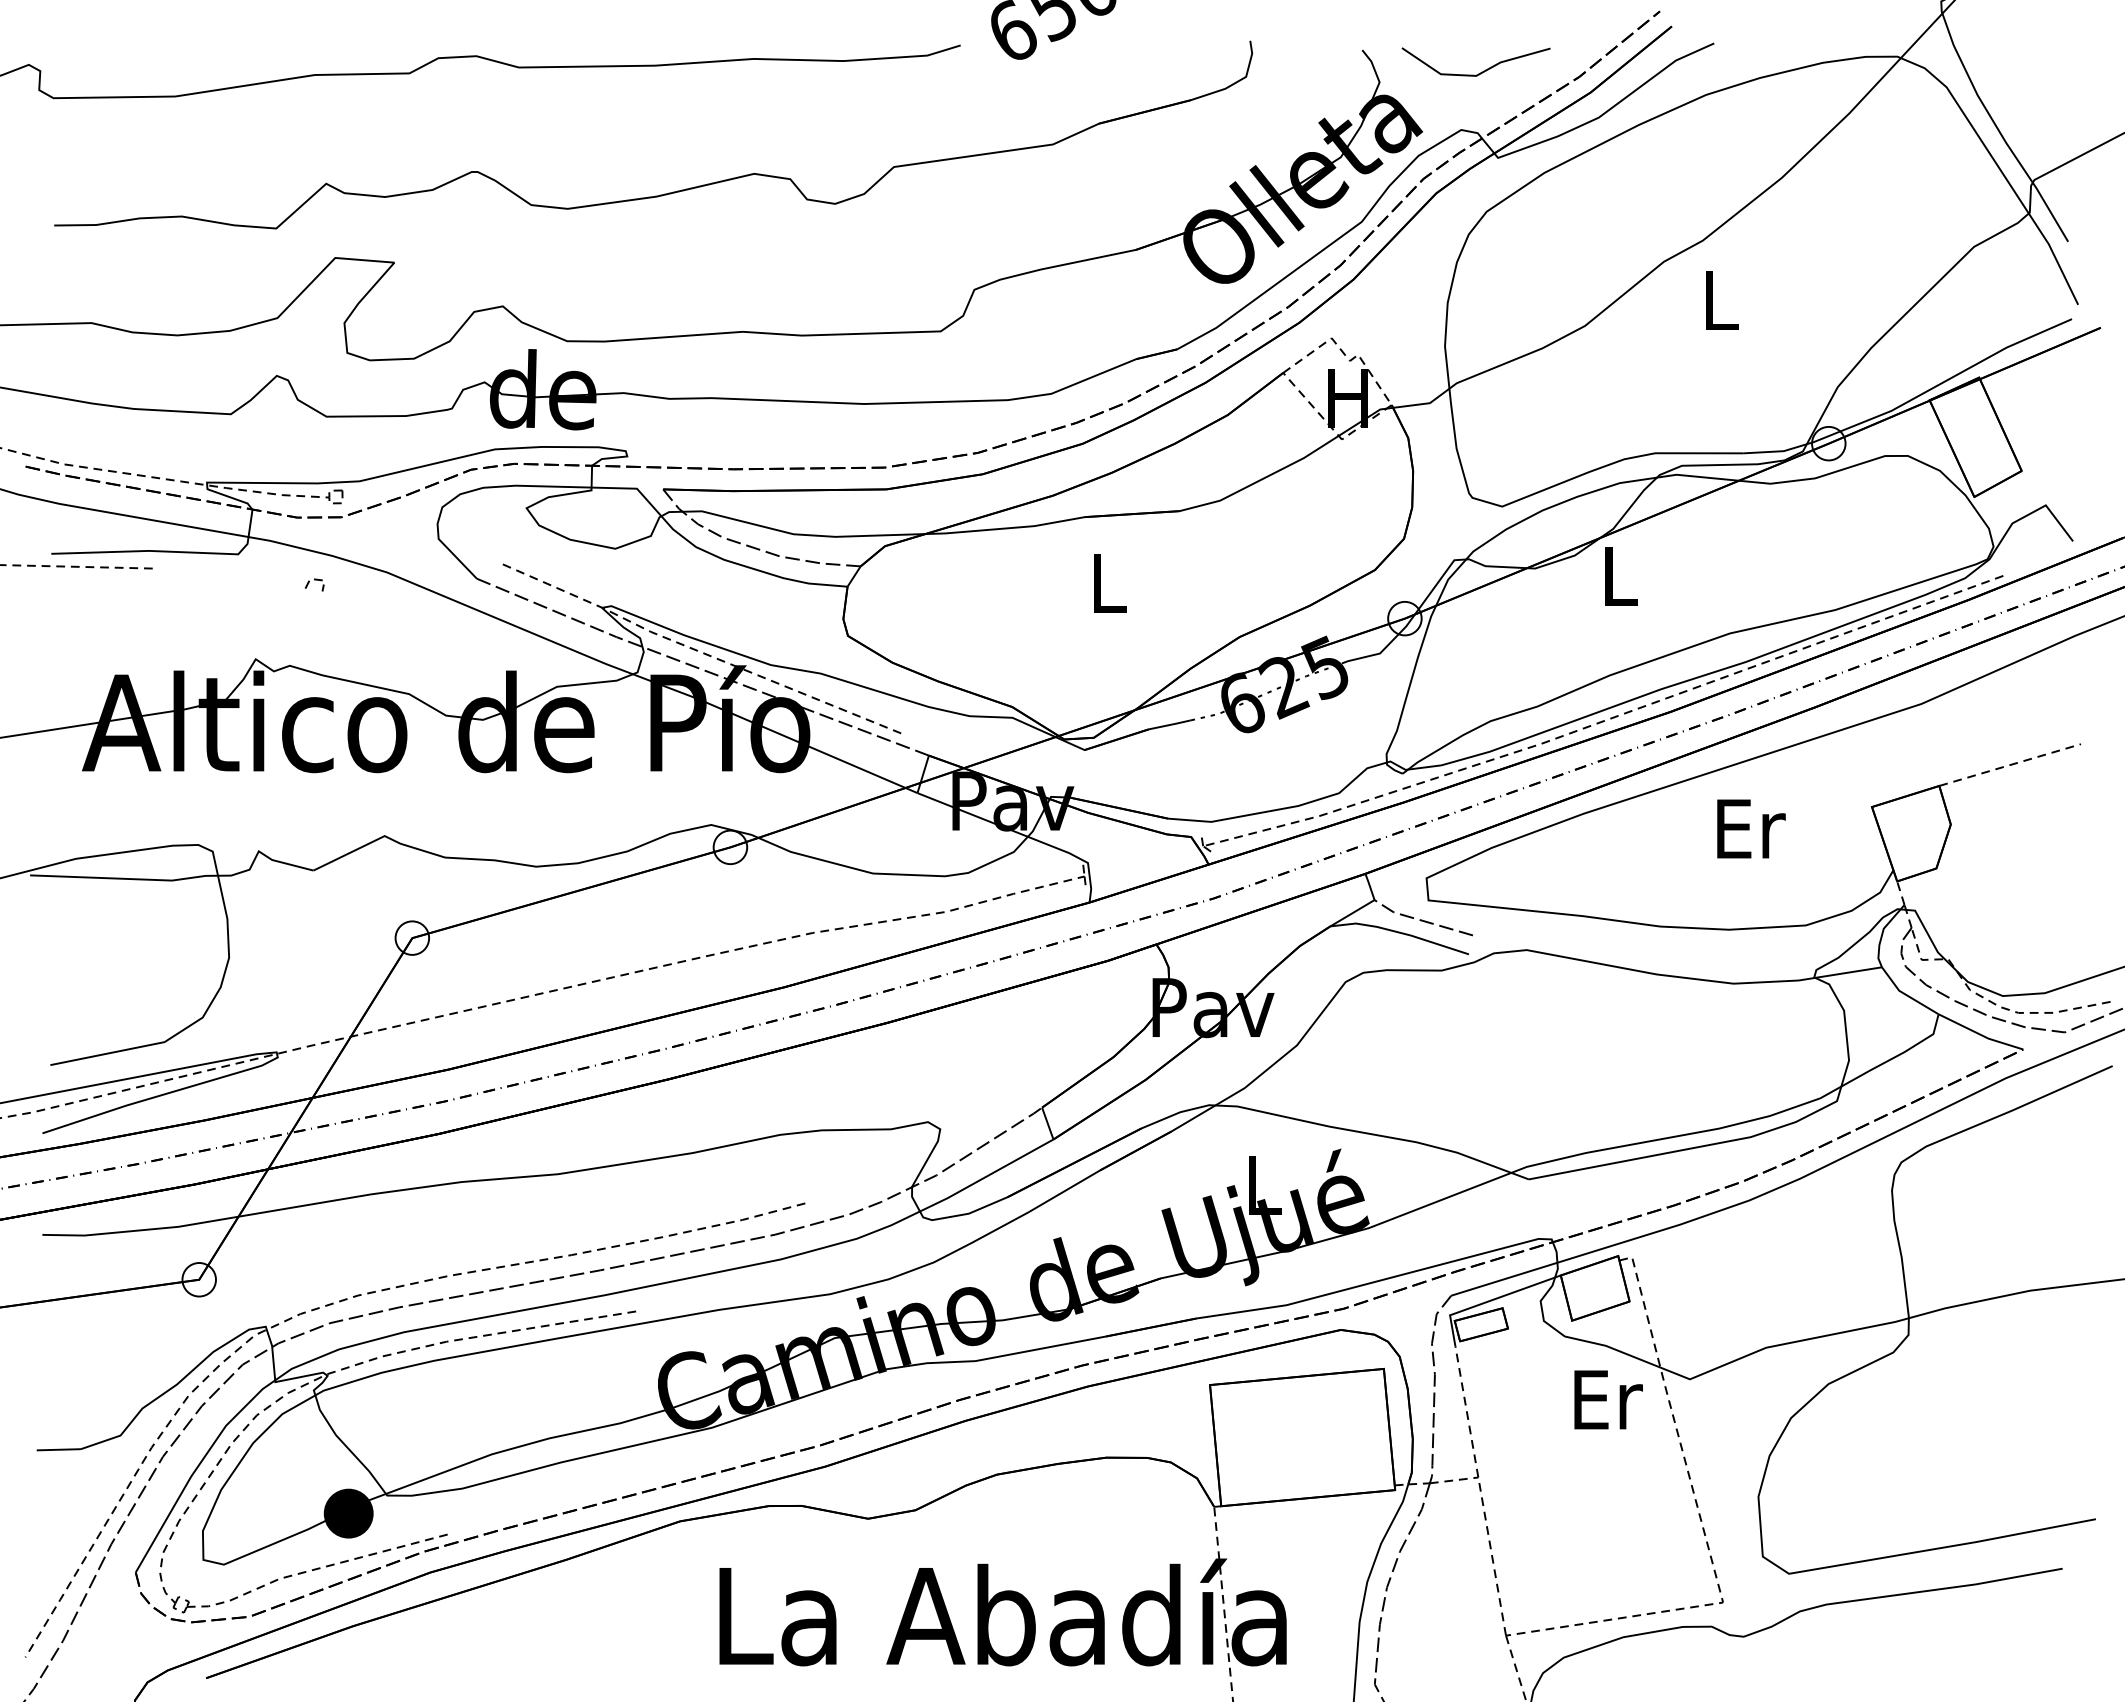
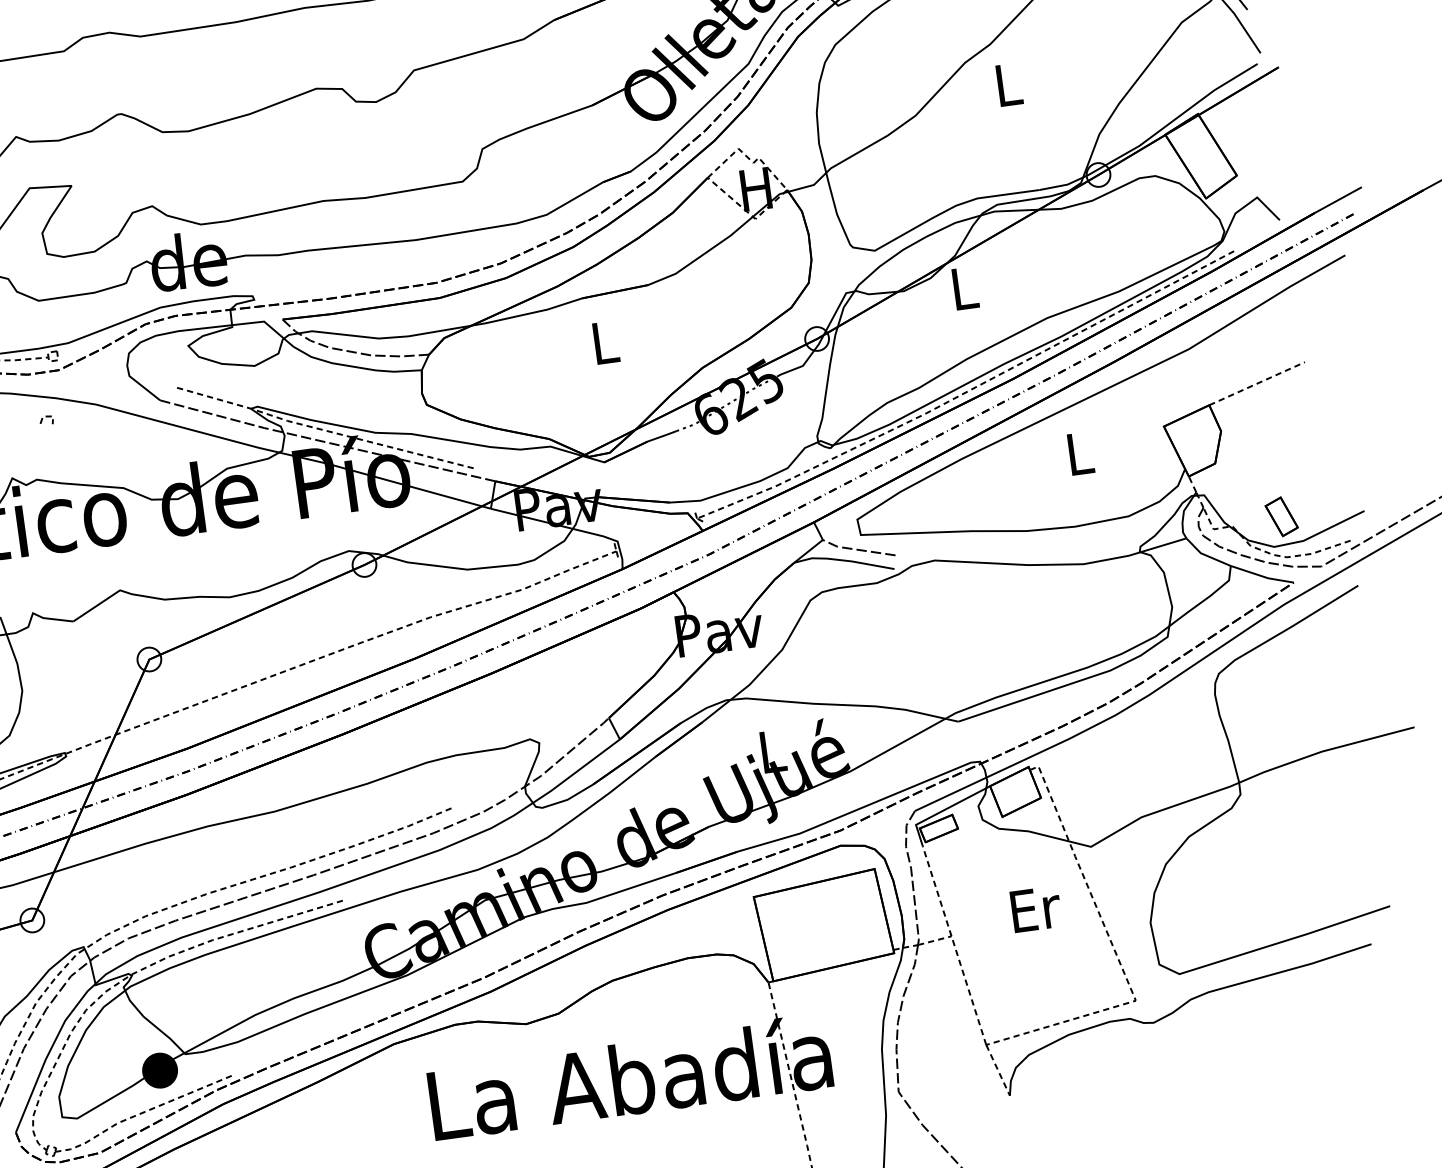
text: (1751, 828) -> (1081, 453), Er -> L
part: (2018, 955) -> (1281, 516), added
text: (1608, 1399) -> (1036, 908), moved

